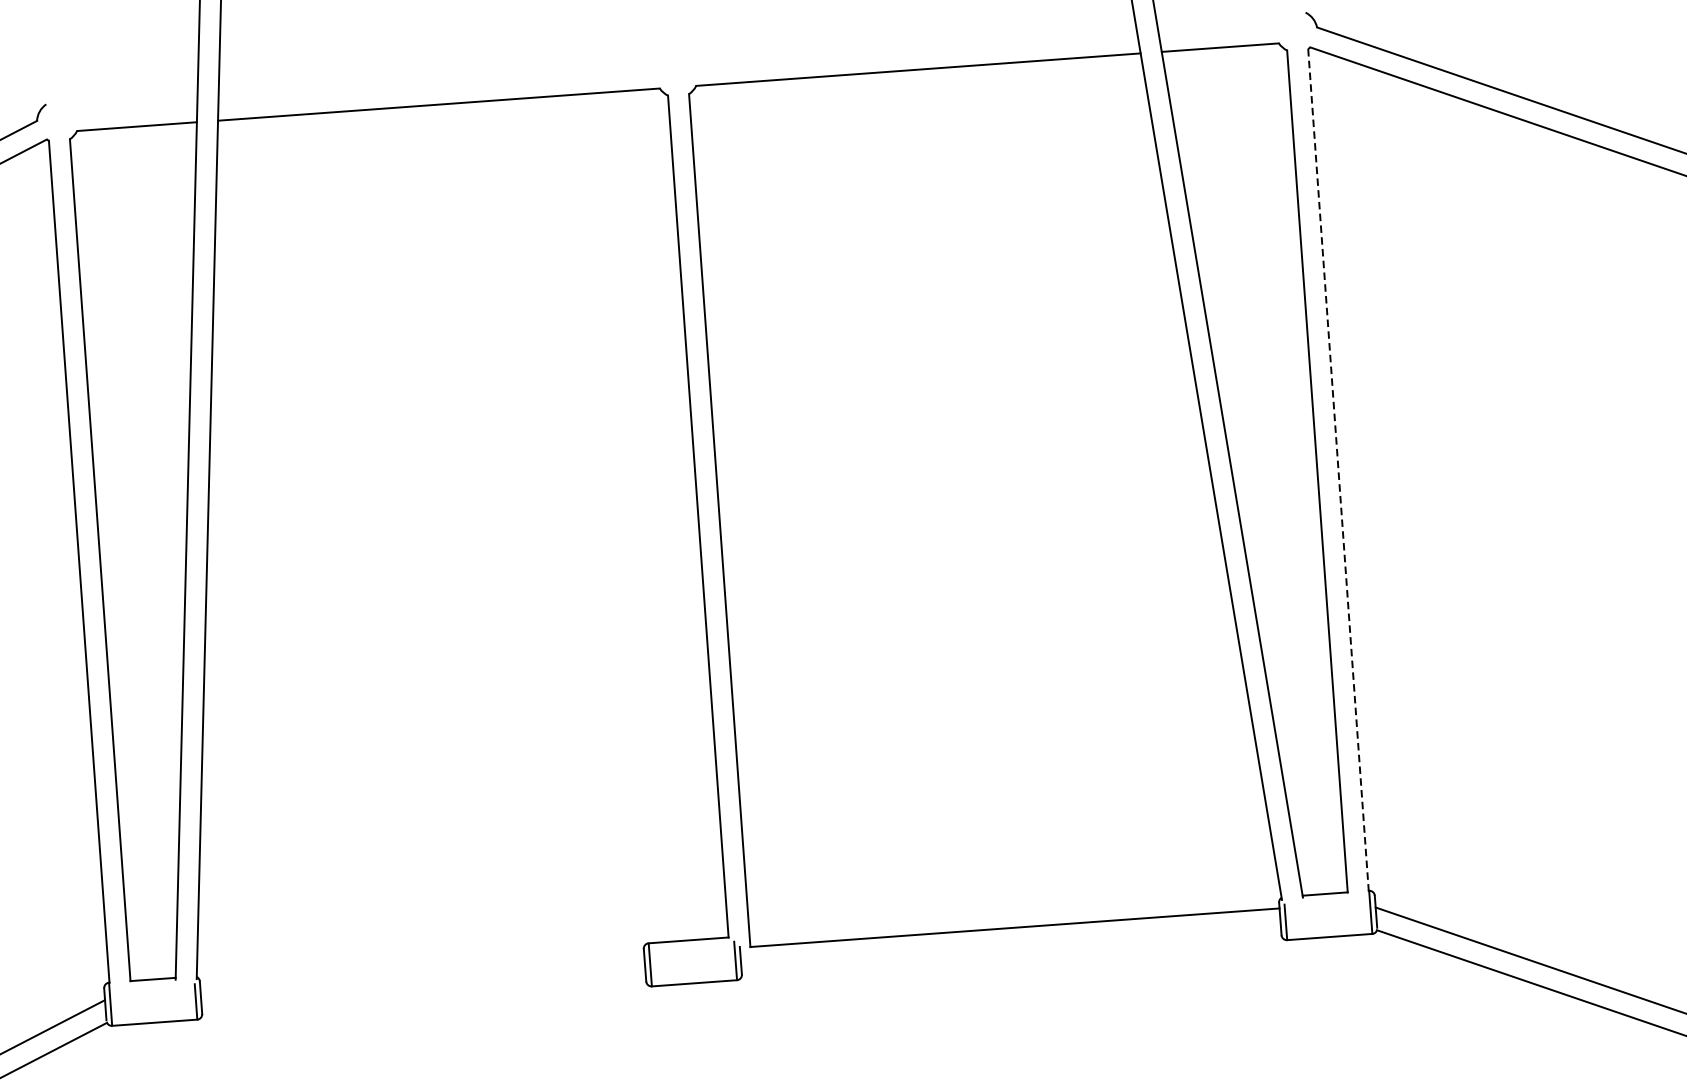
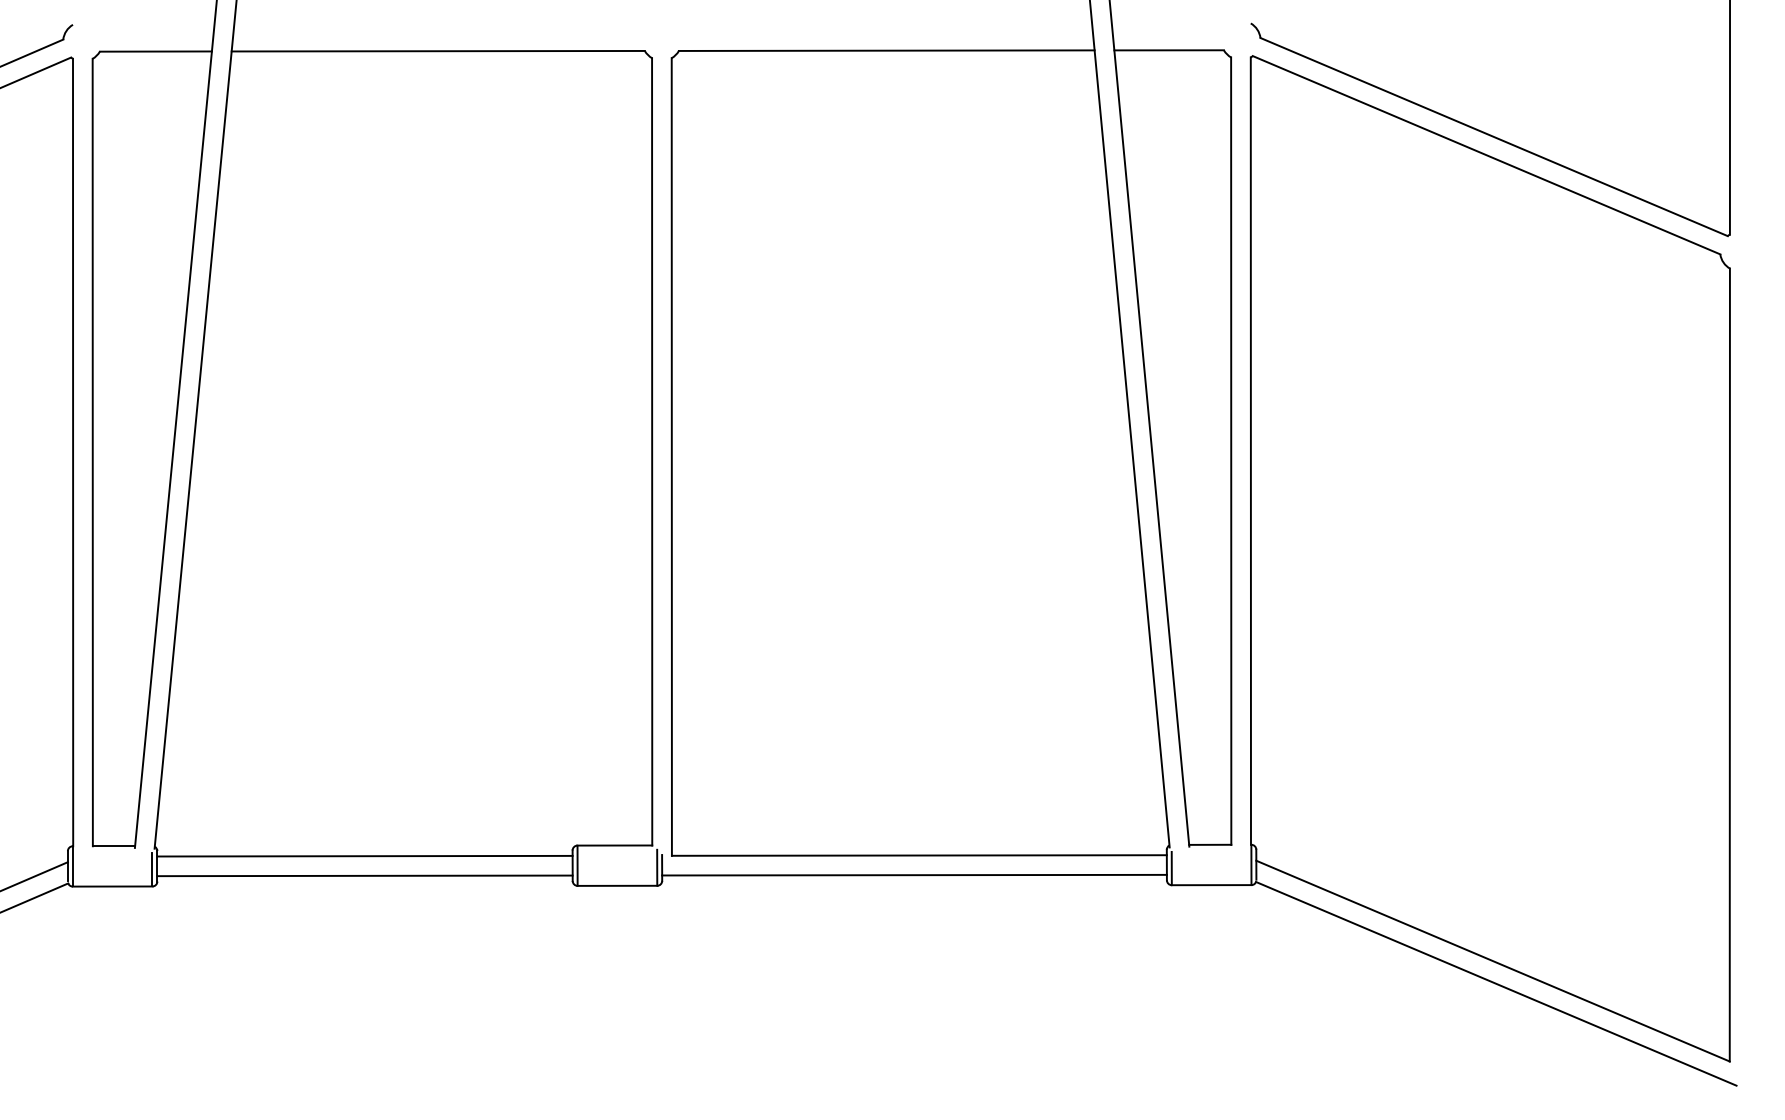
line: (1338, 470) -> (1250, 451), dashed -> solid
line: (1011, 948) -> (914, 874), added
line: (421, 970) -> (364, 855), added
line: (423, 991) -> (364, 875), added

